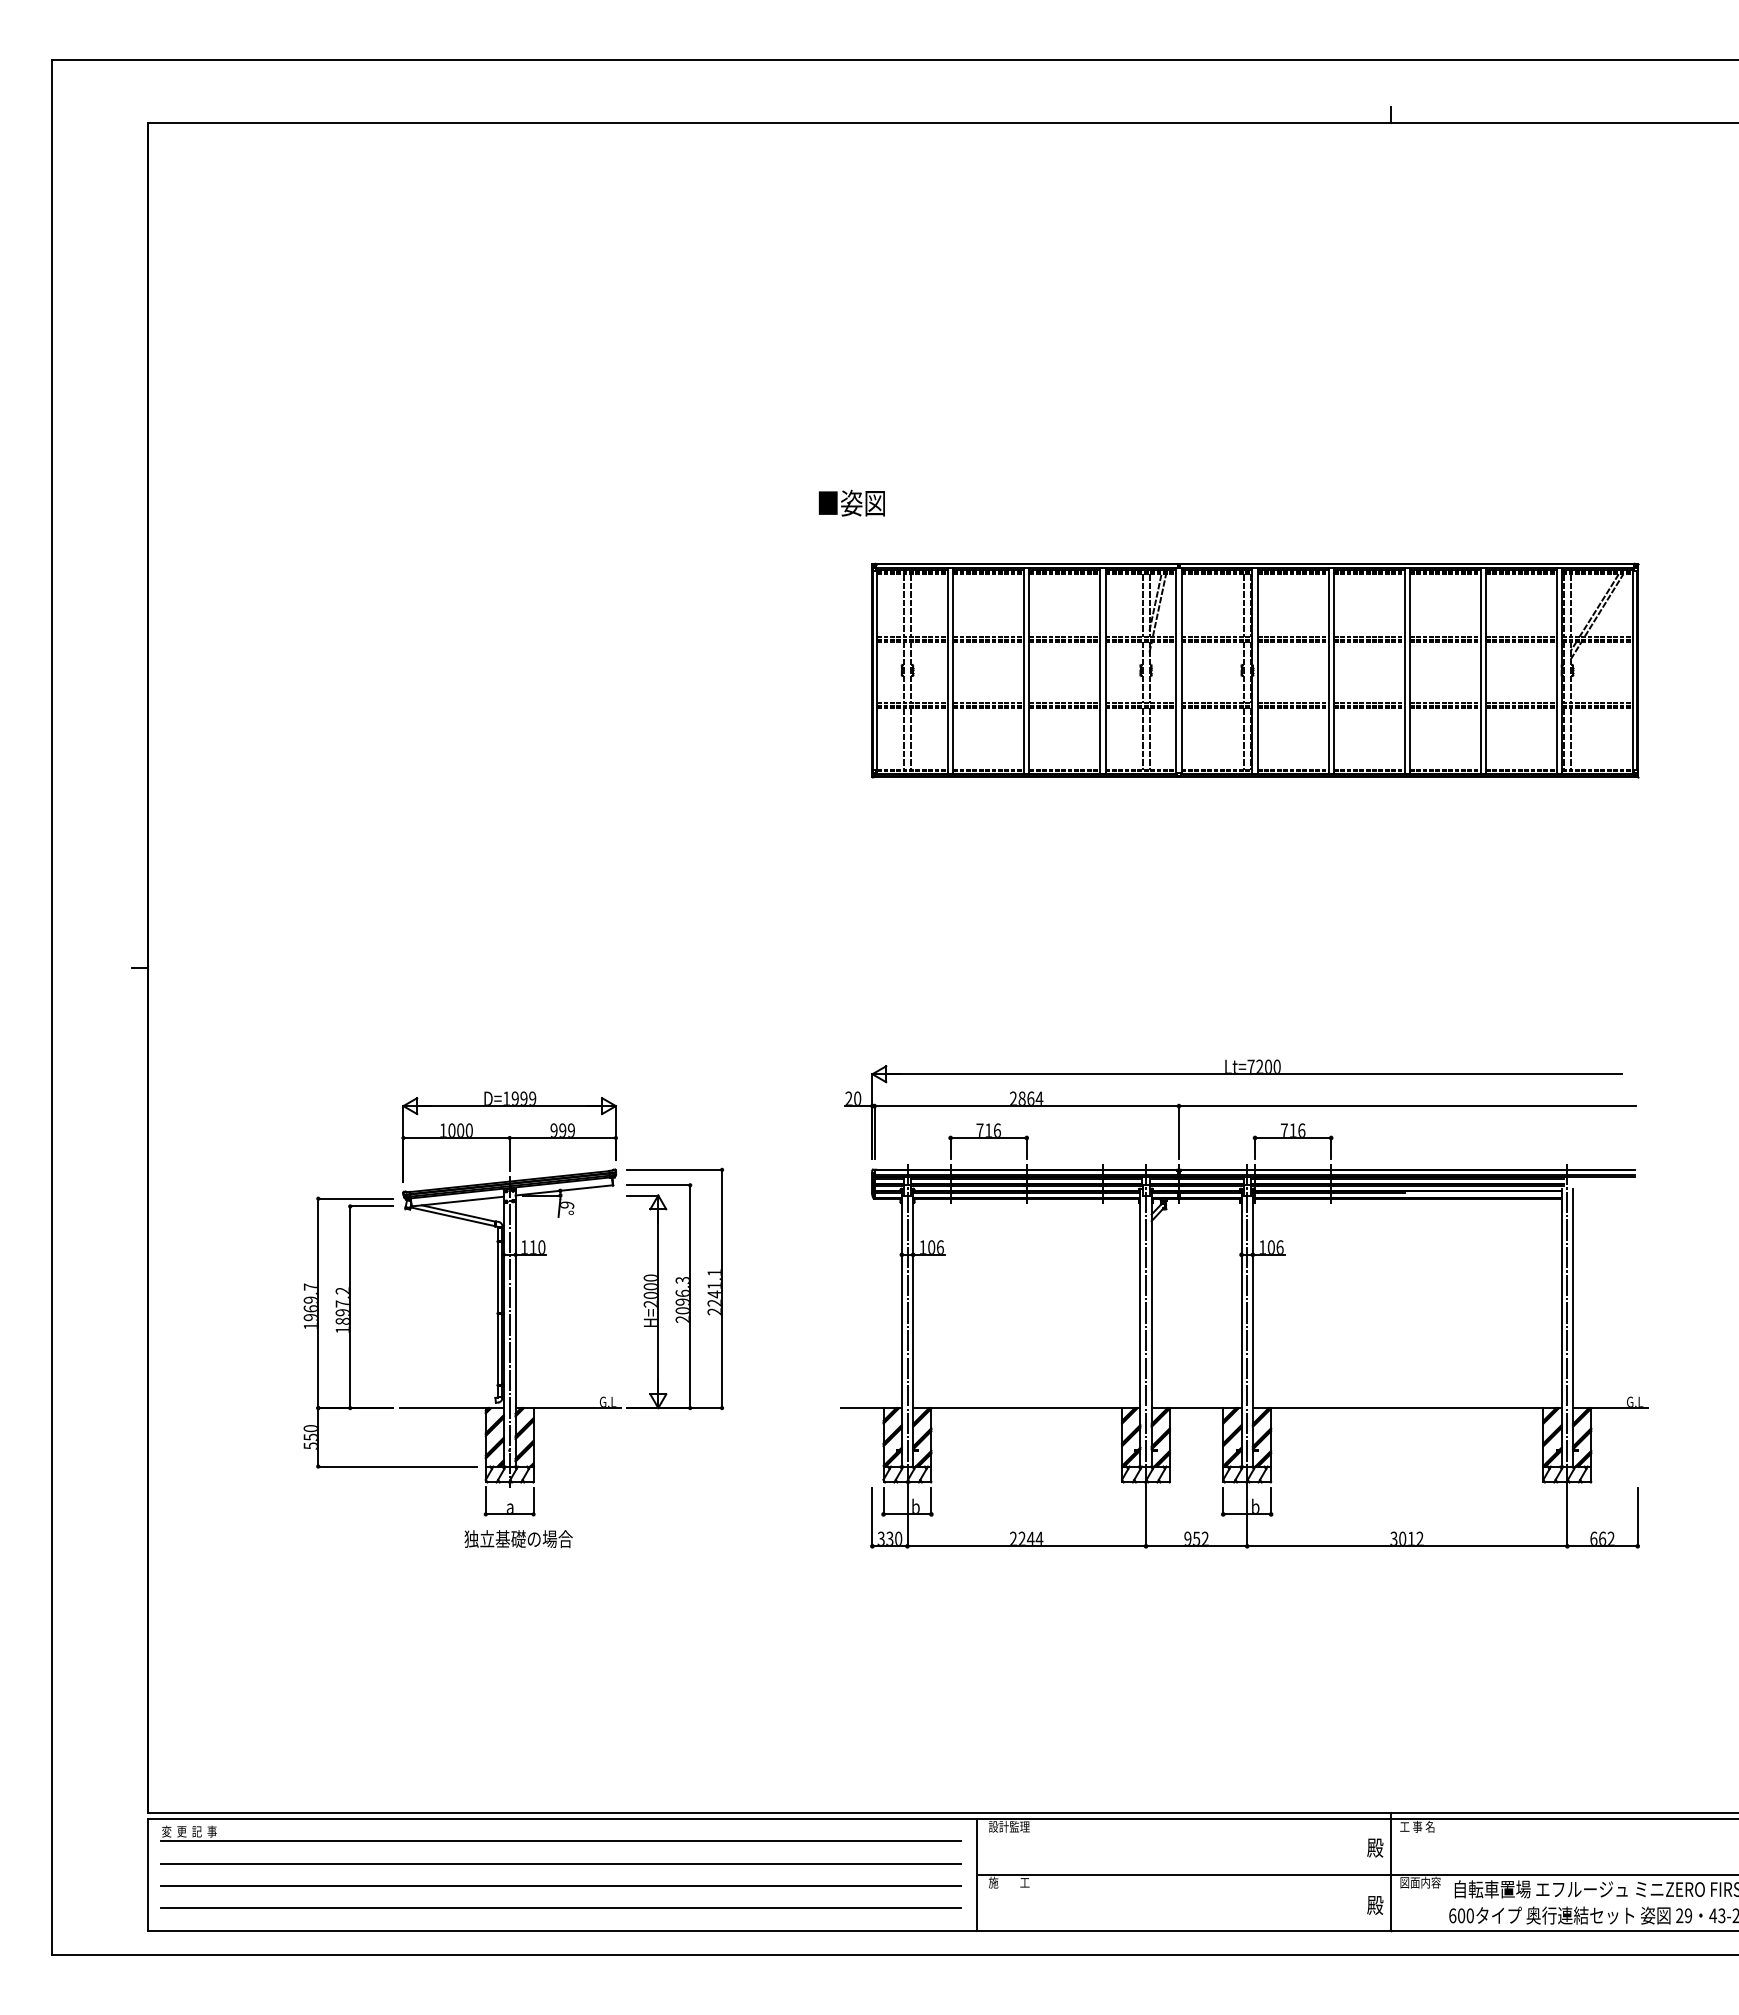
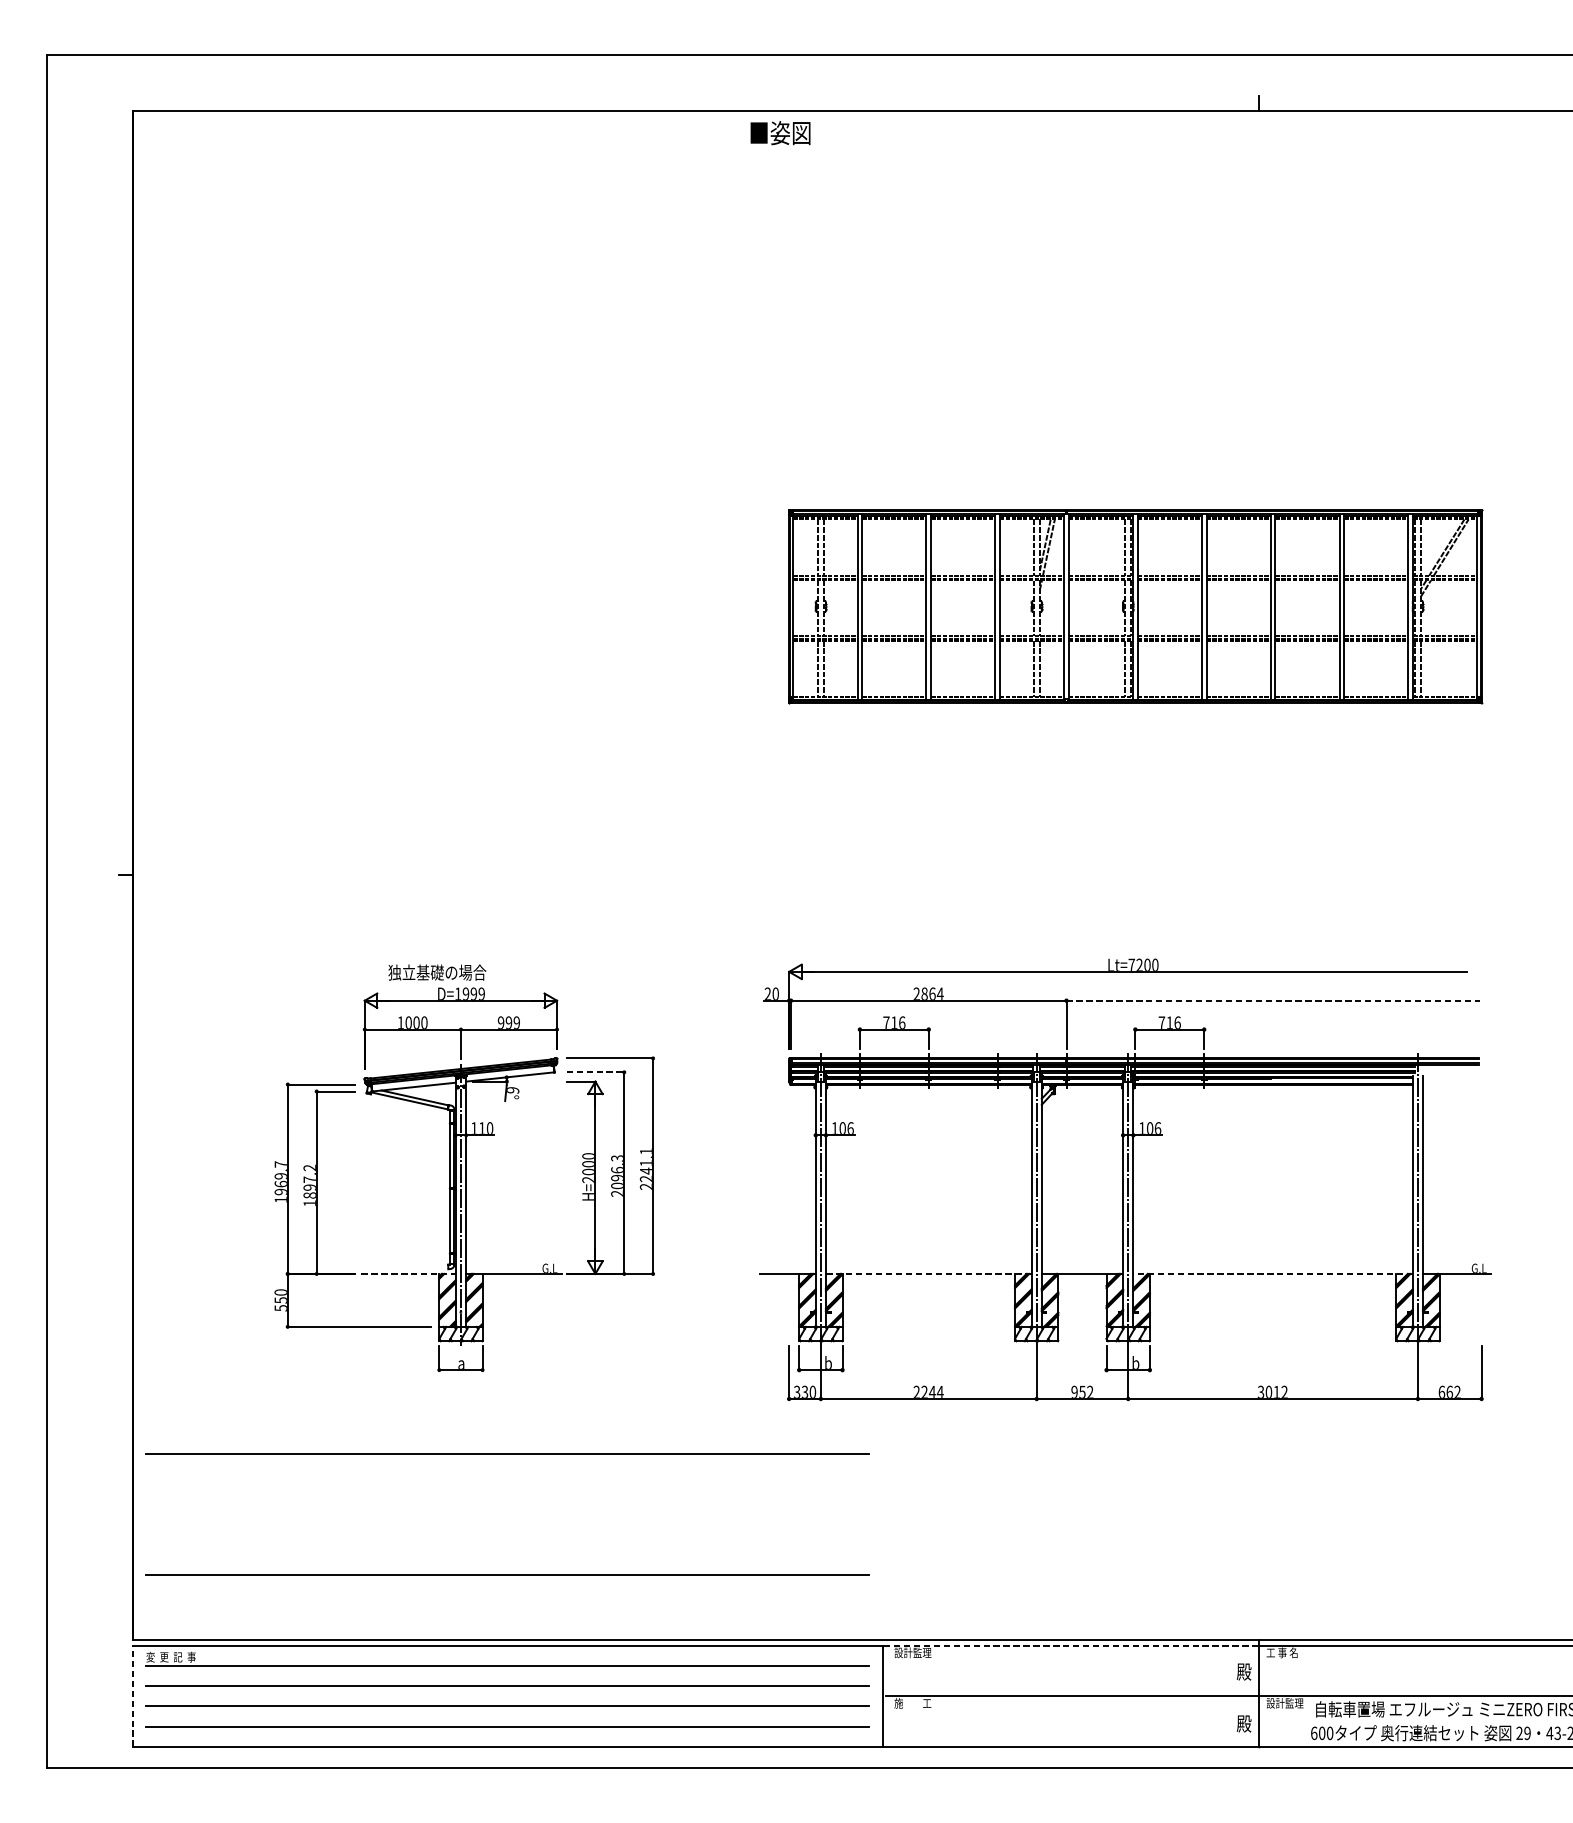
text: (851, 502) -> (780, 132), moved
line: (1407, 1106) -> (1273, 1001), solid -> dashed
line: (658, 1185) -> (595, 1072), solid -> dashed
line: (452, 1408) -> (409, 1274), solid -> dashed
line: (1026, 1408) -> (928, 1274), solid -> dashed
line: (1406, 1408) -> (1272, 1274), solid -> dashed
text: (518, 1538) -> (437, 972), moved
line: (560, 1606) -> (506, 1453), added
line: (560, 1740) -> (506, 1574), added
line: (1183, 1819) -> (1070, 1646), solid -> dashed
line: (147, 1874) -> (133, 1695), solid -> dashed
text: (1420, 1882) -> (1285, 1703), 図面内容 -> 設計監理

